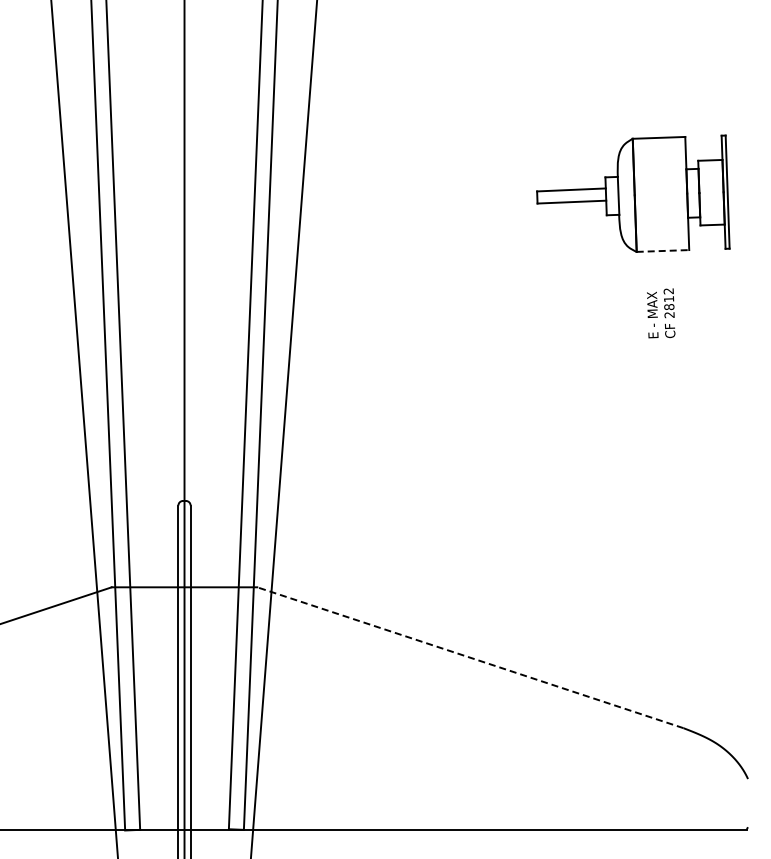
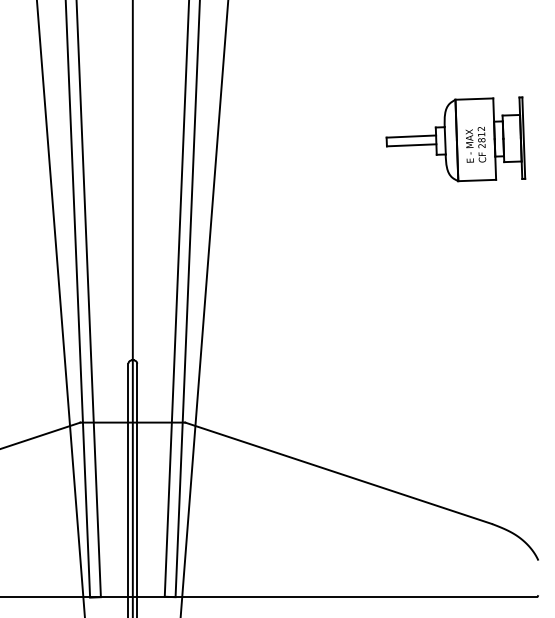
line: (663, 250) -> (477, 180), dashed -> solid
text: (661, 313) -> (476, 144), moved
line: (469, 657) -> (337, 473), dashed -> solid

